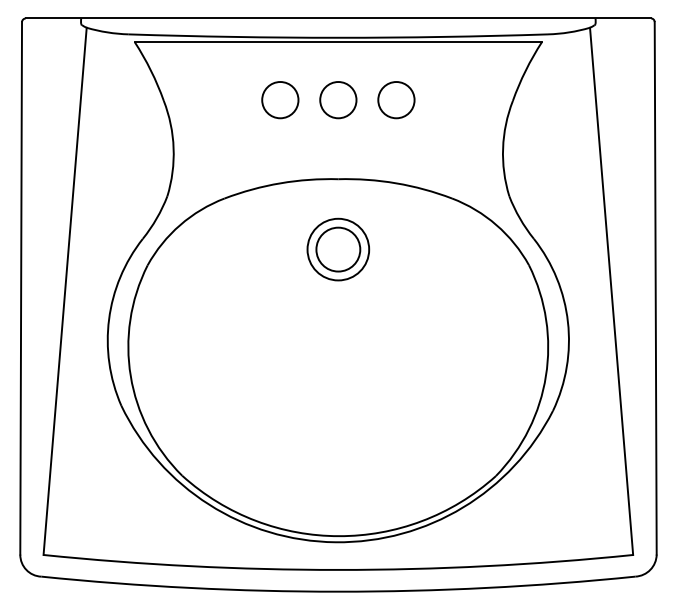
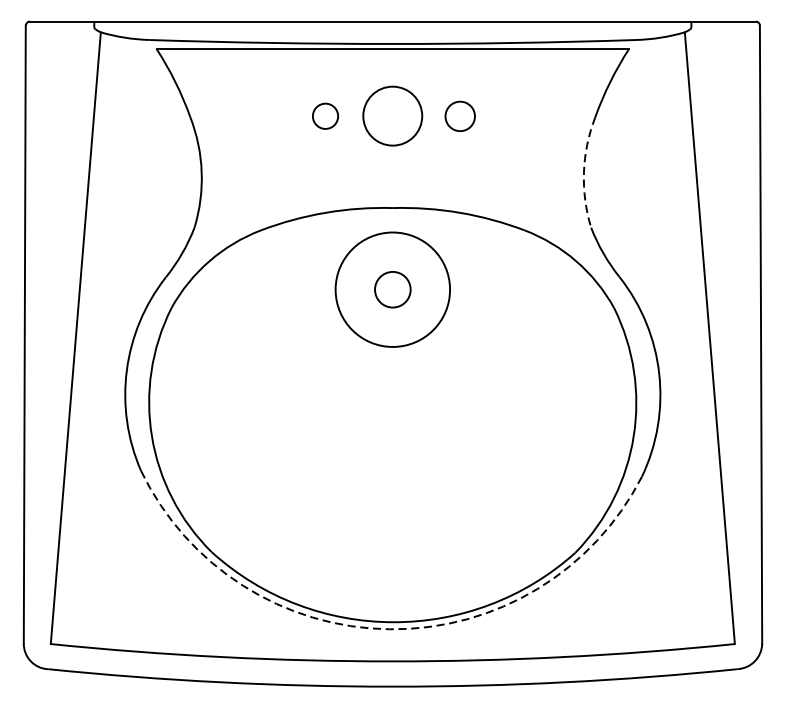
circle: (280, 100) -> (325, 116), size x0.6
circle: (338, 100) -> (393, 116), size x1.4
circle: (396, 100) -> (460, 116), size x0.7
arc: (503, 148) -> (584, 172), solid -> dashed
circle: (338, 249) -> (393, 289), size x0.7
circle: (338, 249) -> (393, 289), size x1.6
arc: (335, 542) -> (389, 629), solid -> dashed

